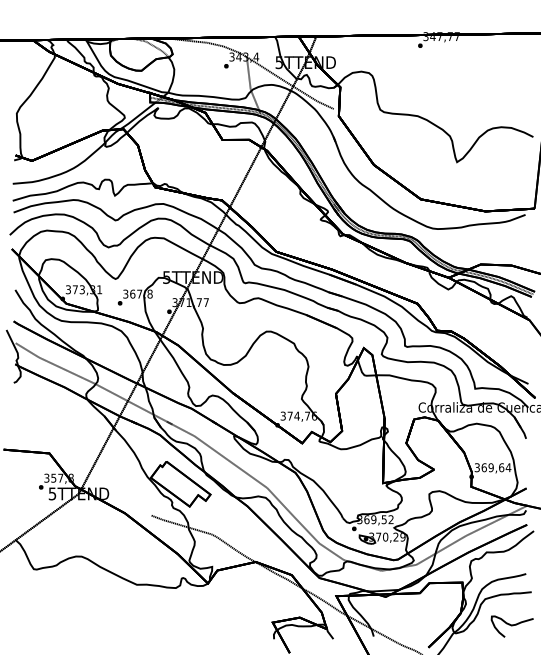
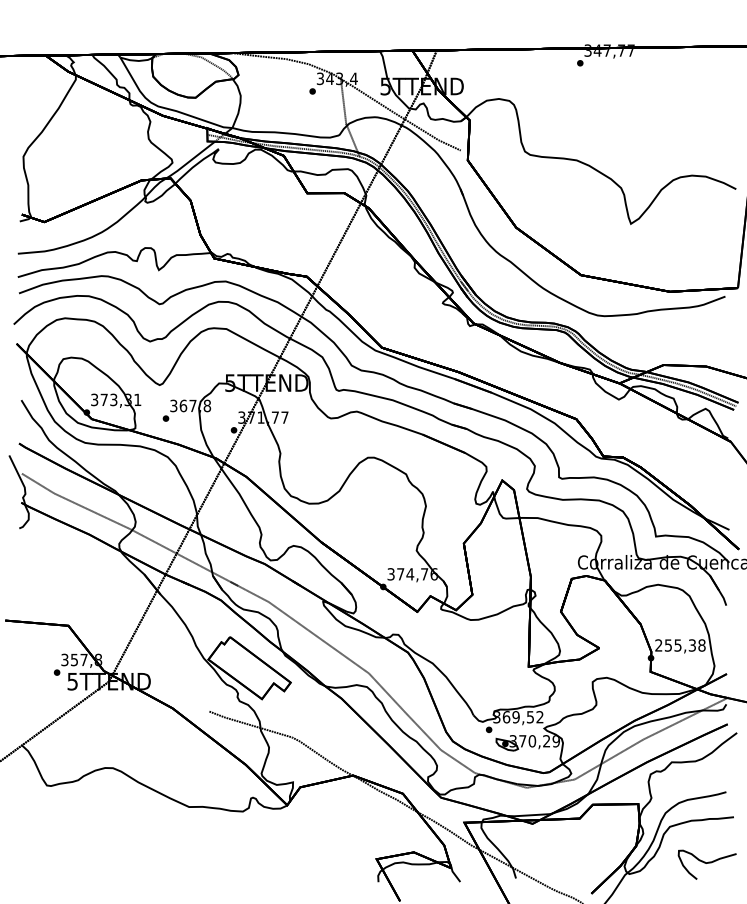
text: (492, 467) -> (680, 645), 369,64 -> 255,38

